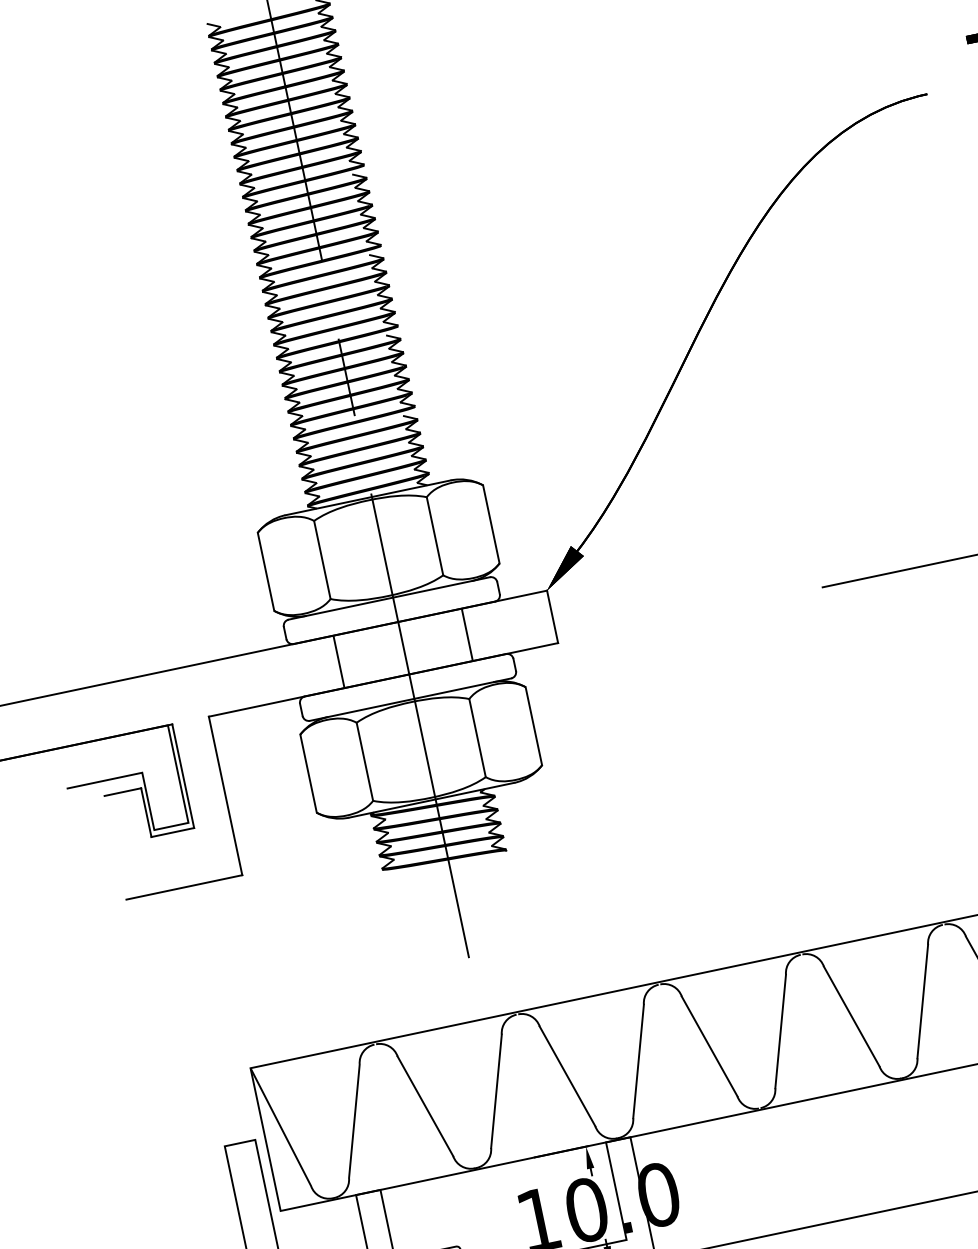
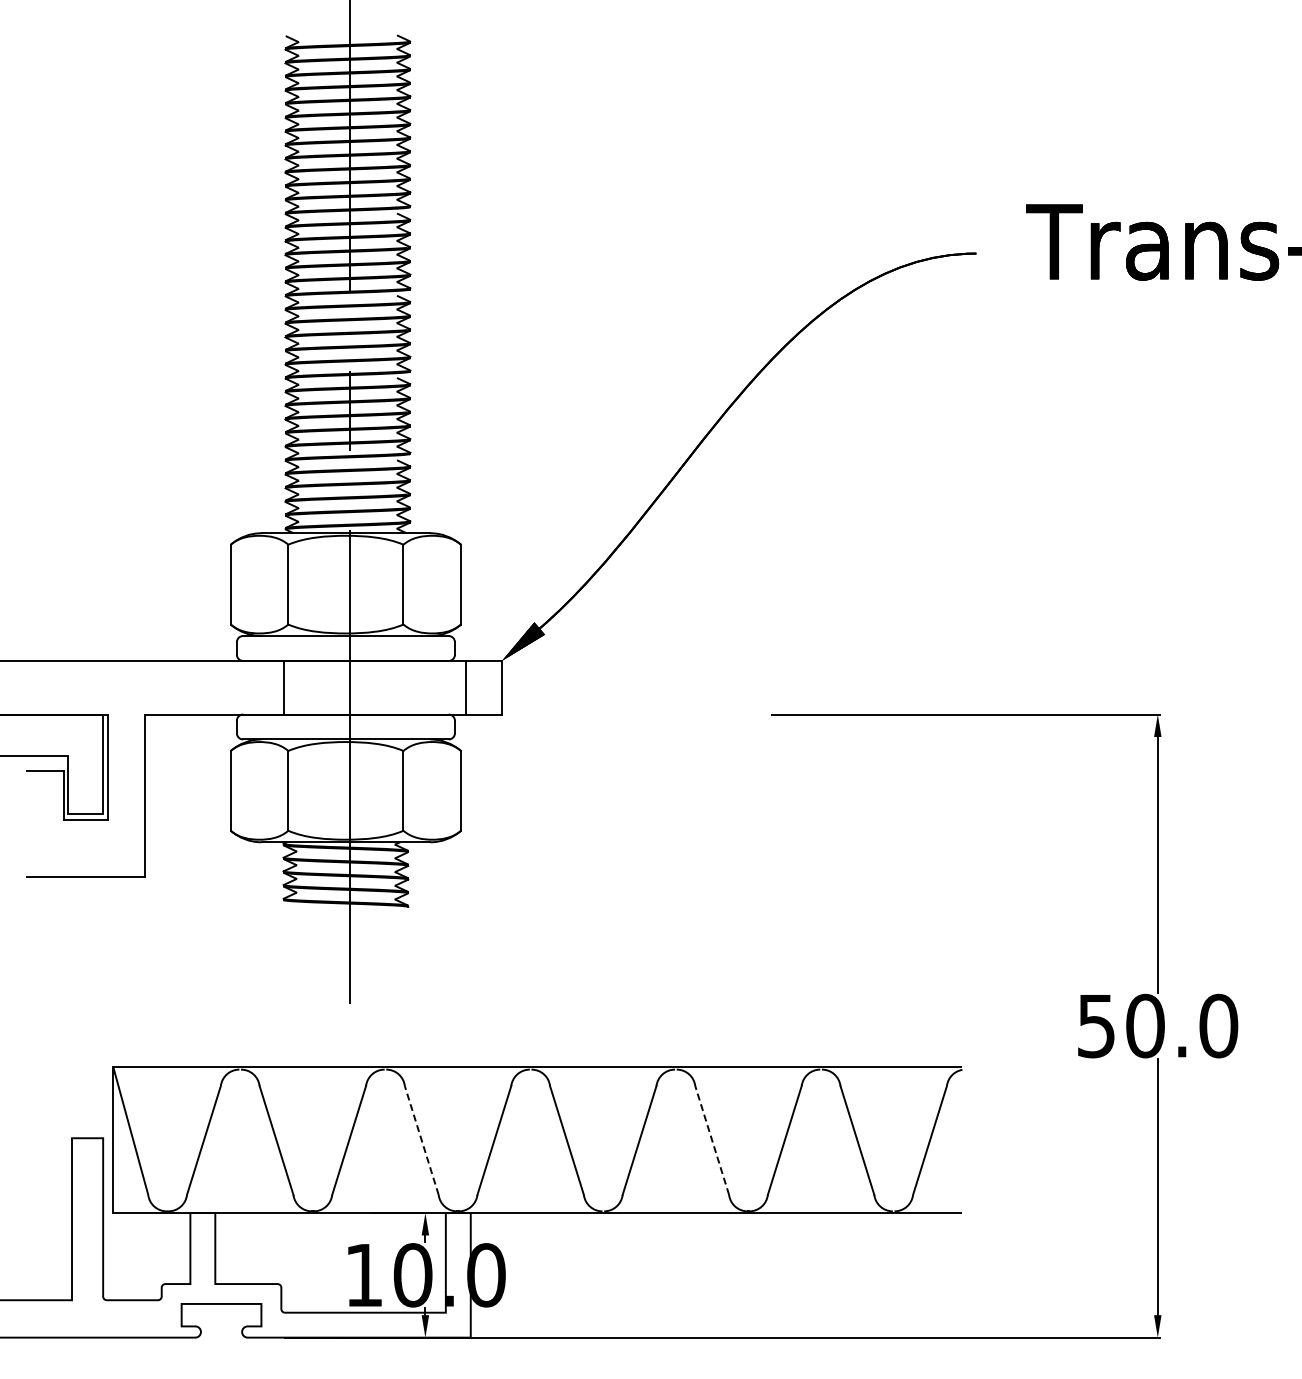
line: (467, 634) -> (465, 687), moved
line: (852, 1016) -> (712, 1140), solid -> dashed
line: (567, 1076) -> (421, 1140), solid -> dashed

